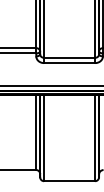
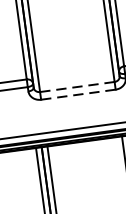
line: (69, 57) -> (77, 86), solid -> dashed
line: (69, 63) -> (78, 95), solid -> dashed

